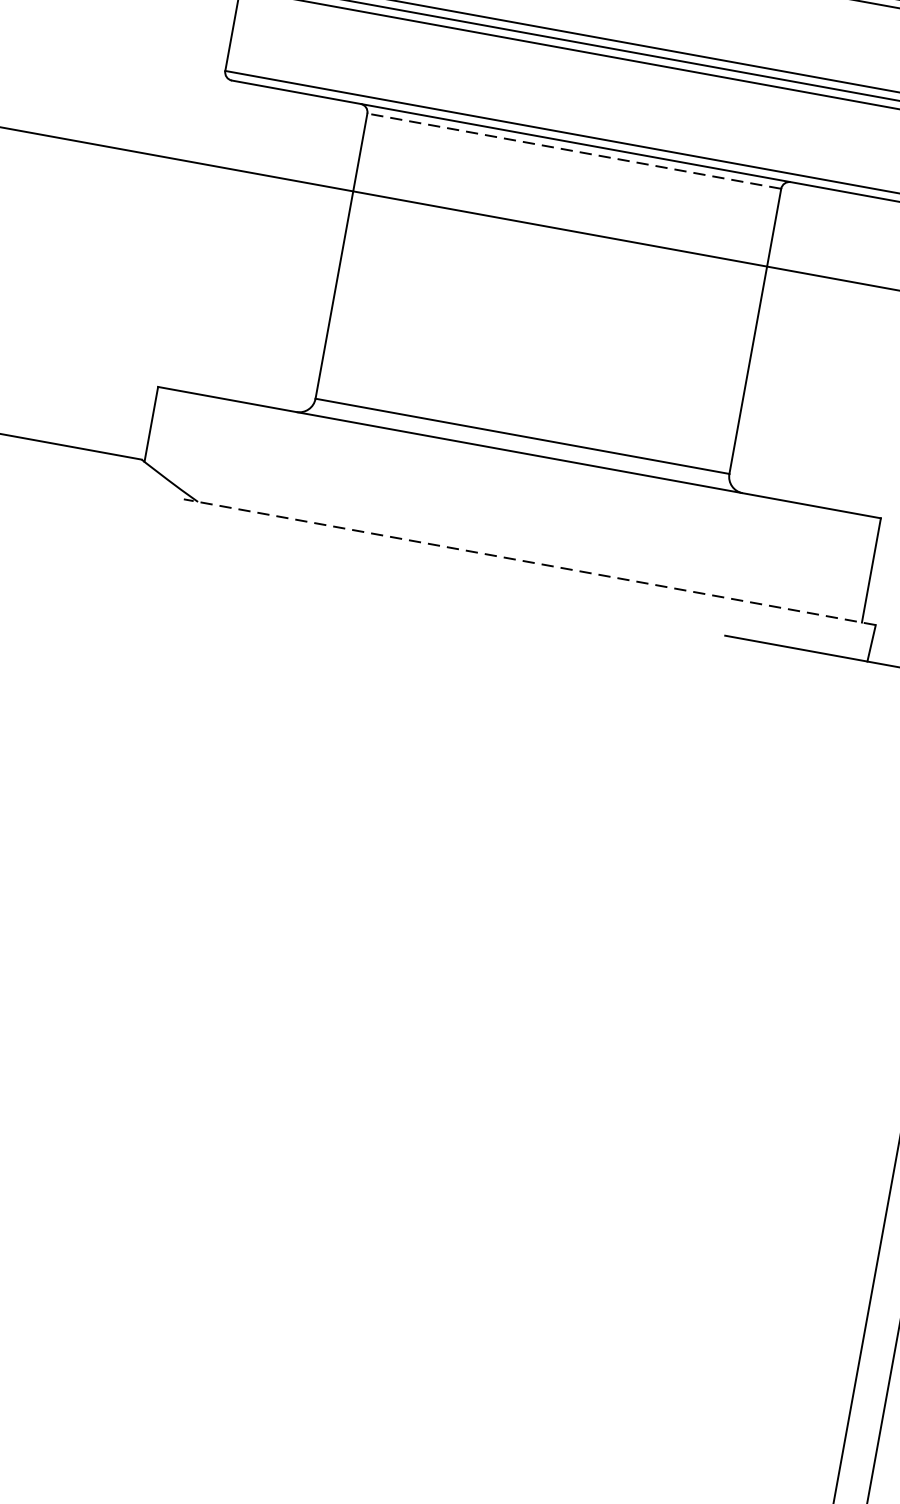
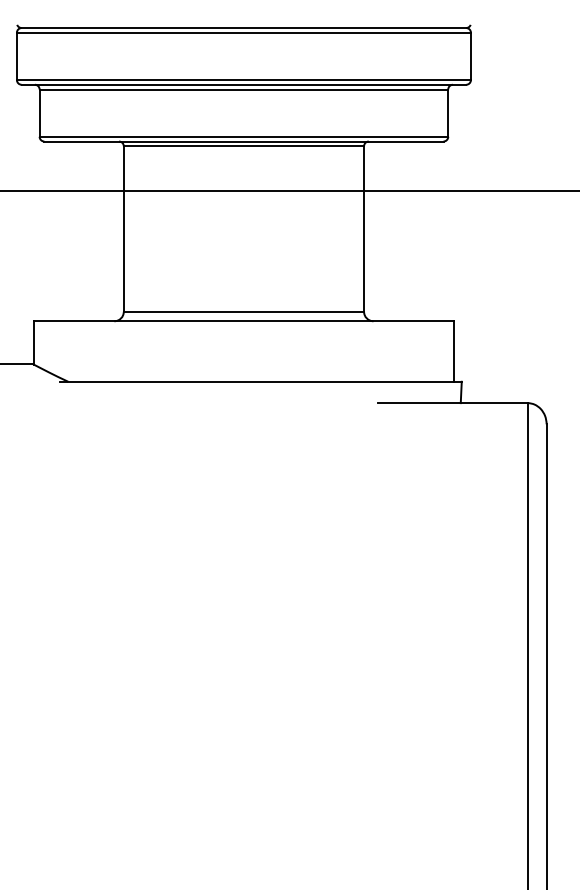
line: (573, 151) -> (243, 146), dashed -> solid
line: (529, 561) -> (260, 381), dashed -> solid

